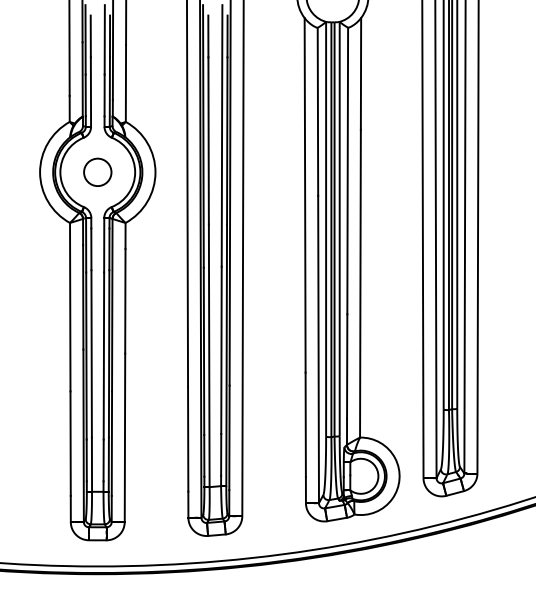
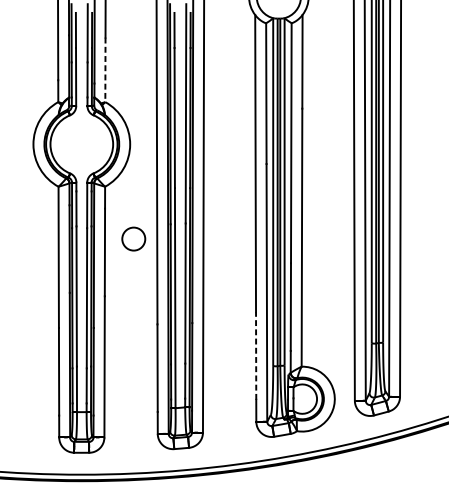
line: (125, 84) -> (105, 70), solid -> dashed
circle: (97, 171) -> (133, 238), moved
line: (305, 424) -> (255, 355), solid -> dashed

